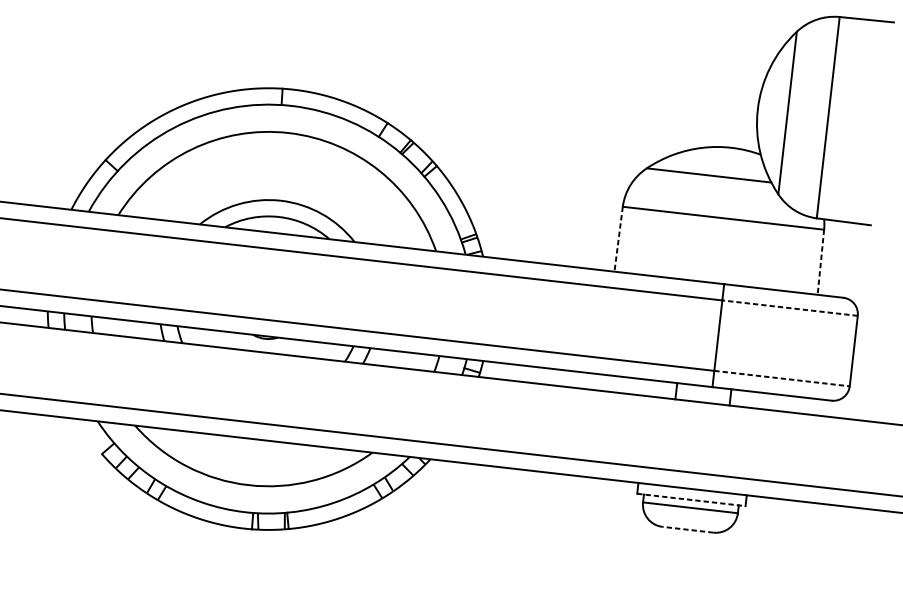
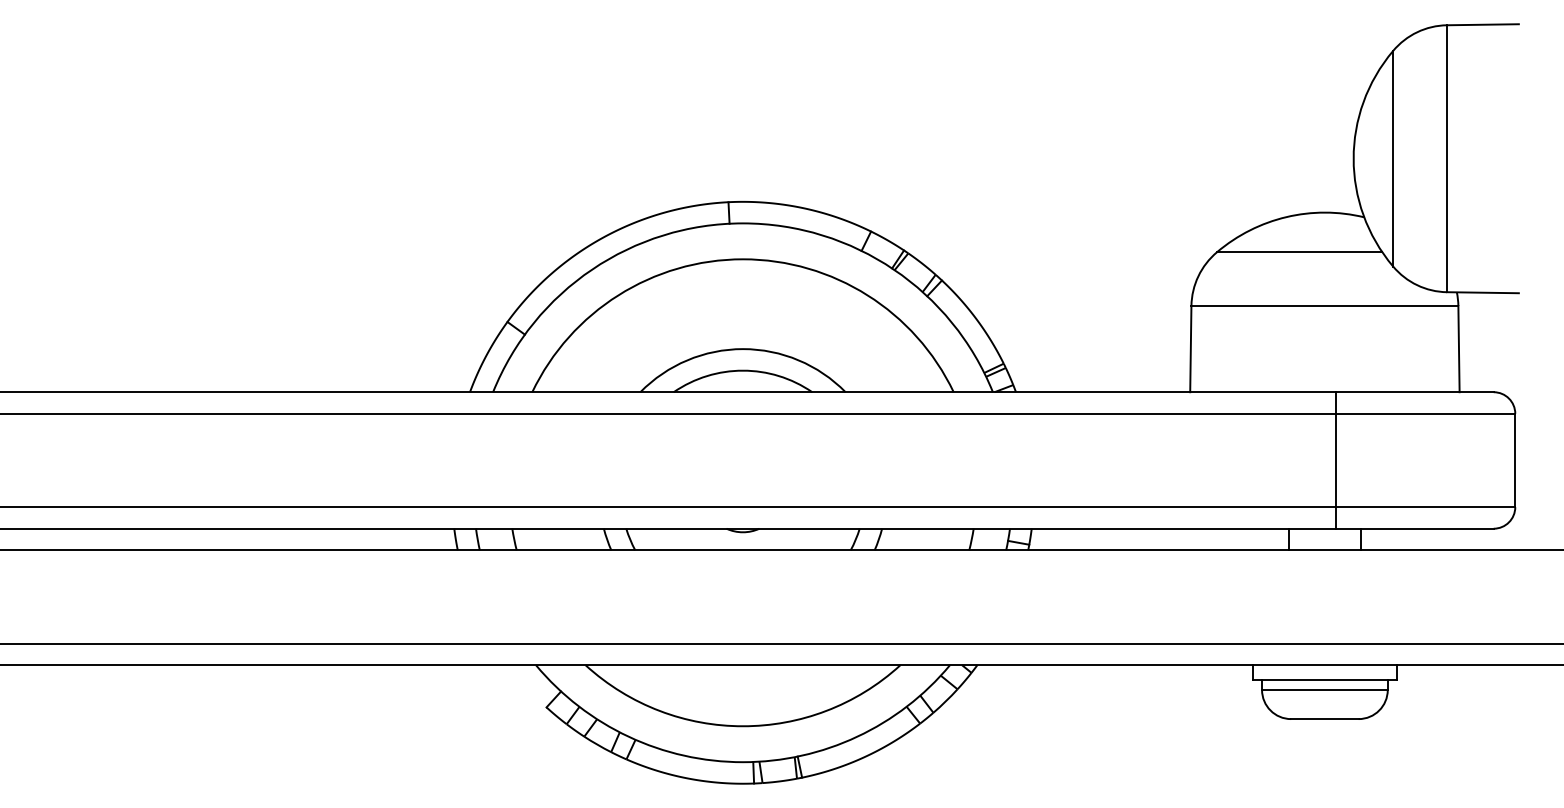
line: (618, 239) -> (1190, 349), dashed -> solid
line: (820, 262) -> (1458, 349), dashed -> solid
line: (790, 307) -> (1425, 413), dashed -> solid
line: (782, 378) -> (1425, 507), dashed -> solid
line: (691, 499) -> (1324, 679), dashed -> solid
line: (687, 530) -> (1324, 719), dashed -> solid

